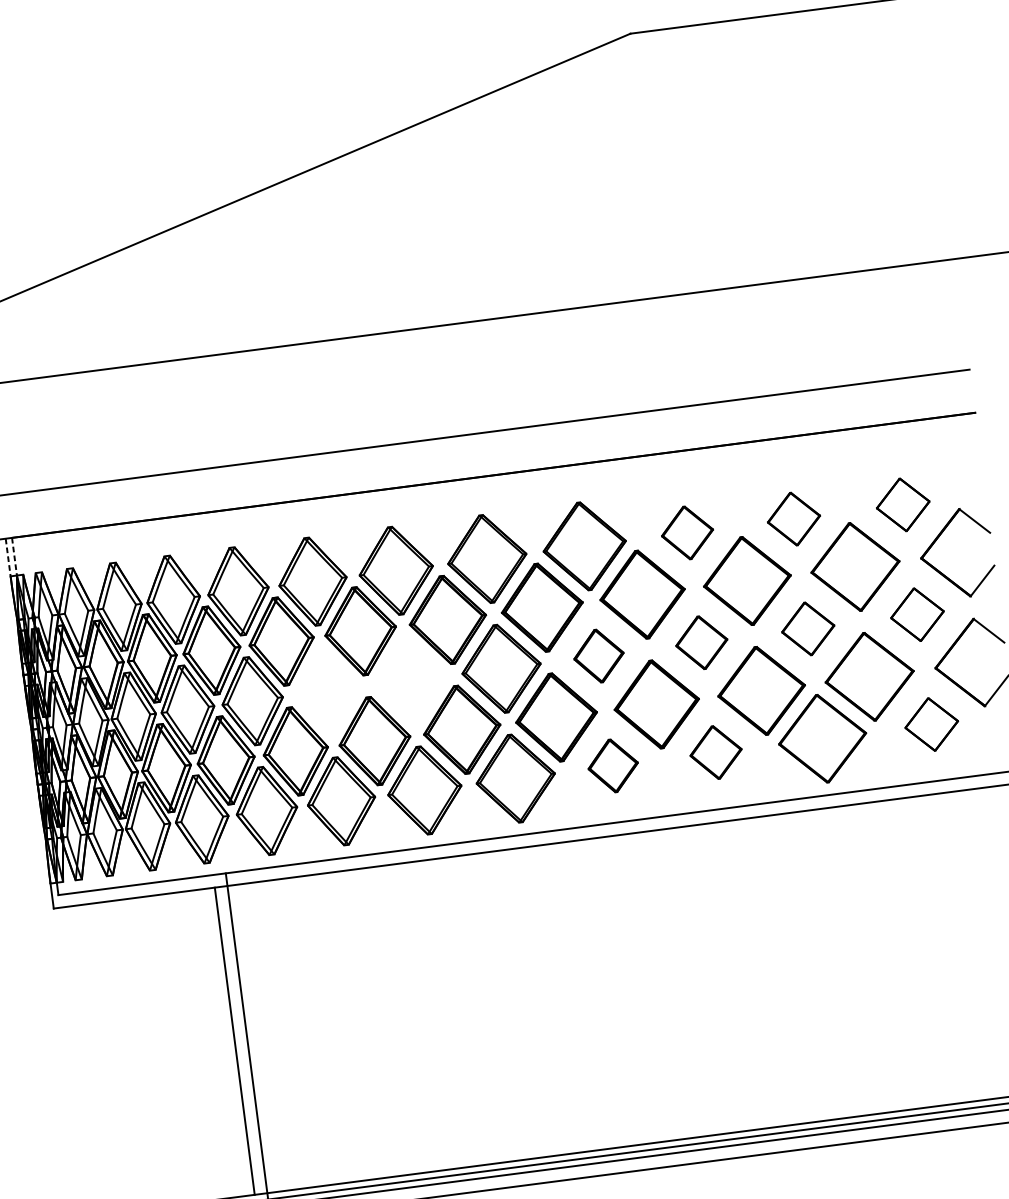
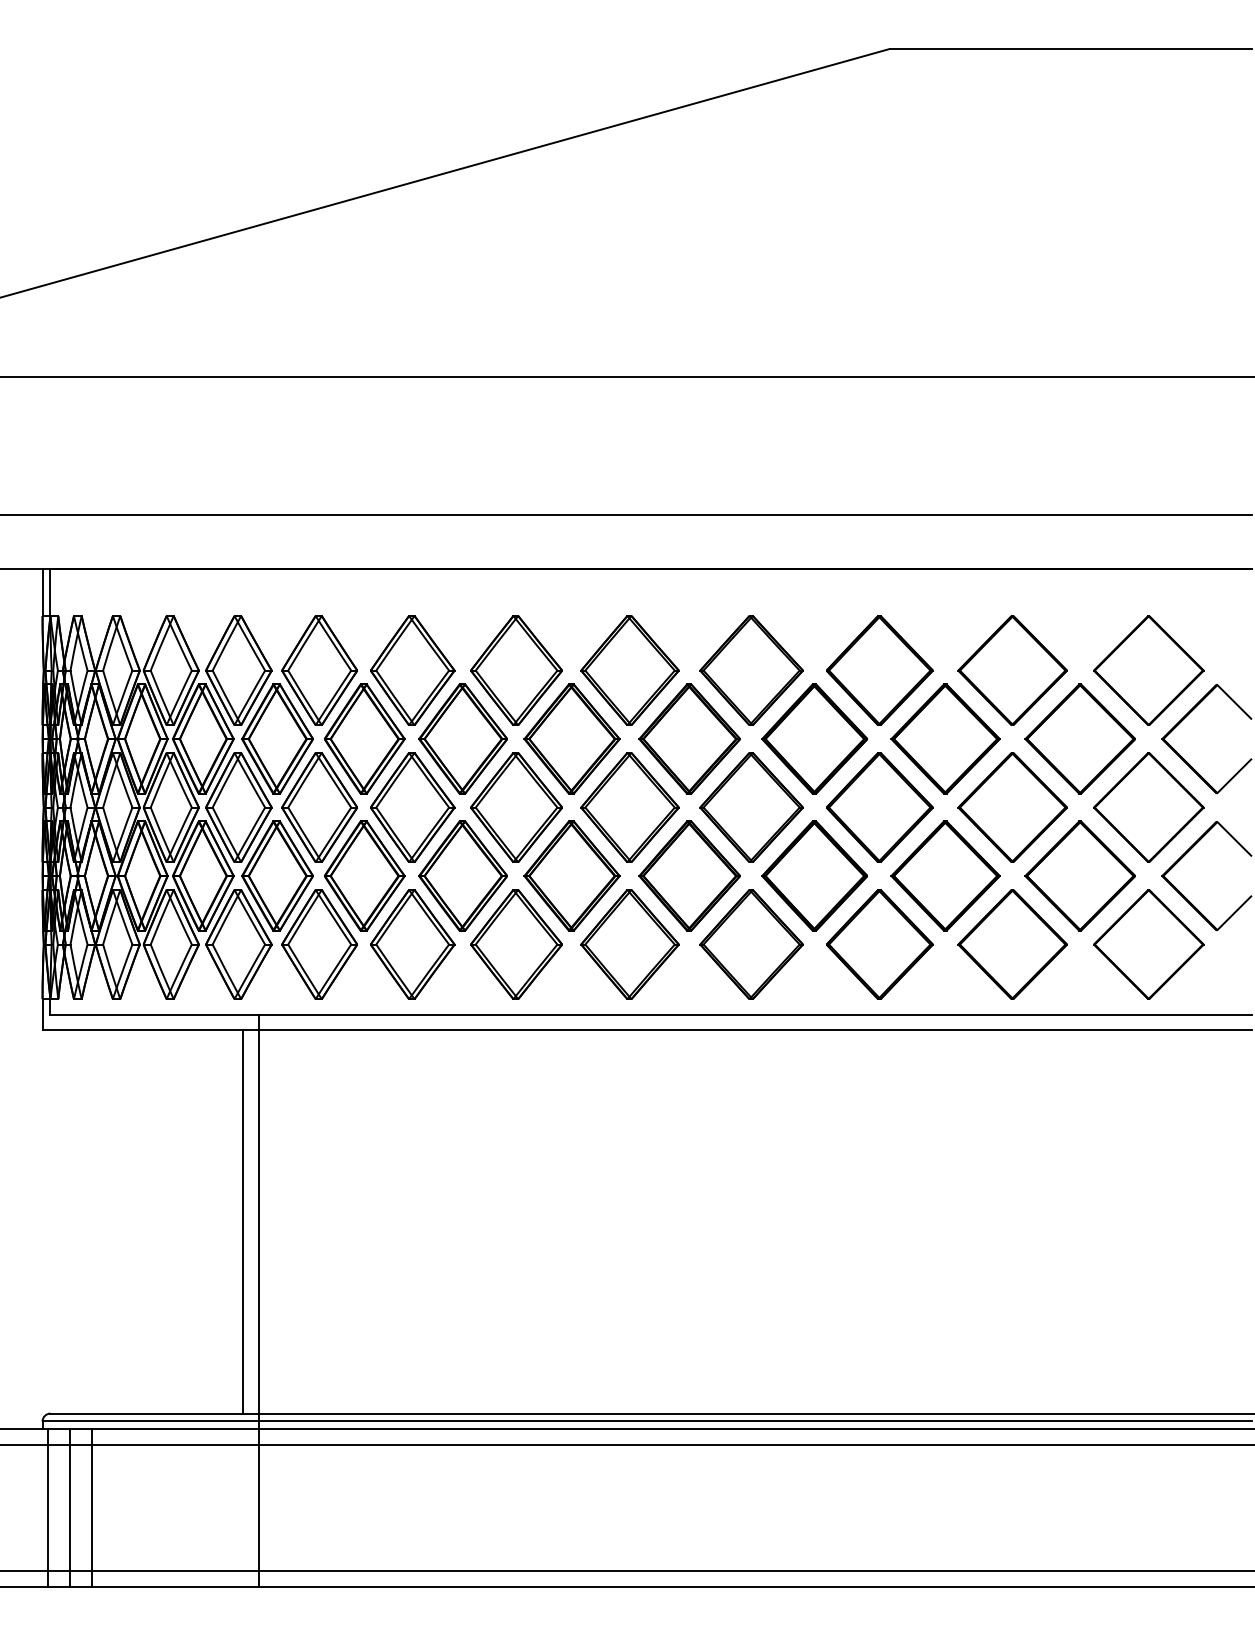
part: (902, 504) -> (1148, 670), size x1.67
part: (793, 519) -> (1012, 670), size x1.67
part: (687, 532) -> (879, 670), size x1.67
line: (14, 557) -> (50, 593), dashed -> solid
line: (8, 558) -> (42, 593), dashed -> solid
part: (917, 614) -> (1148, 807), size x1.67
part: (808, 628) -> (1012, 807), size x1.67
part: (701, 642) -> (879, 807), size x1.67
part: (598, 656) -> (751, 807), size x1.67
part: (410, 680) -> (516, 807), added
part: (327, 691) -> (412, 807), added
part: (931, 724) -> (1148, 944), size x1.67
part: (715, 752) -> (879, 944), size x1.67
part: (613, 765) -> (751, 944), size x1.67

